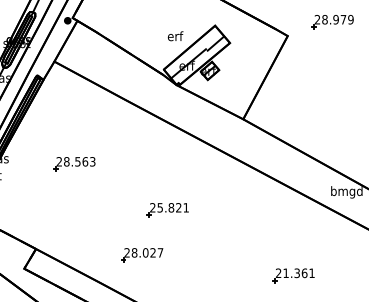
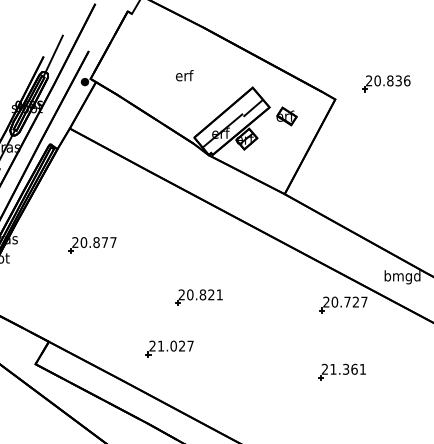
text: (338, 19) -> (392, 80), 28.979 -> 20.836
text: (175, 36) -> (184, 75), moved
part: (244, 51) -> (286, 116), added
text: (79, 161) -> (98, 242), 28.563 -> 20.877
text: (160, 207) -> (190, 294), 25.821 -> 20.821
part: (294, 216) -> (343, 304), added
text: (134, 252) -> (160, 345), 28.027 -> 21.027

